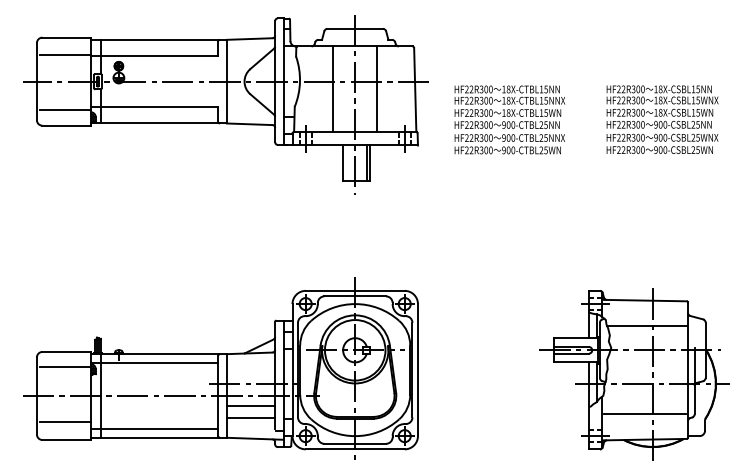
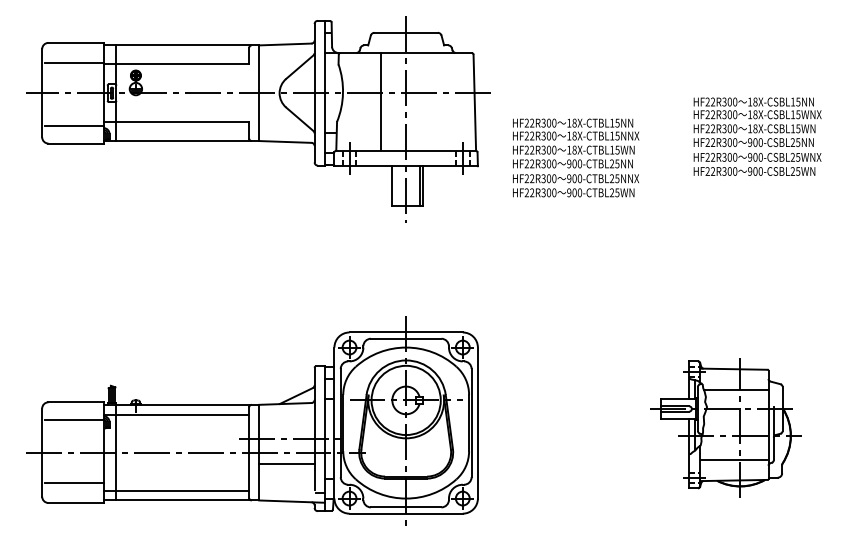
line: (377, 88) -> (431, 101), removed
text: (510, 119) -> (576, 157), moved
part: (634, 374) -> (725, 428), size x0.7
line: (250, 417) -> (286, 477), removed

